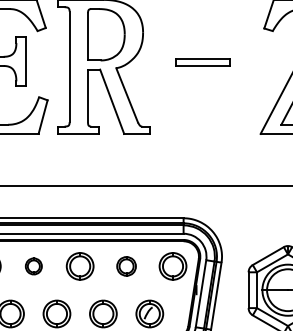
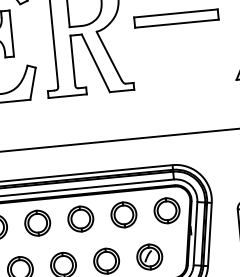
part: (202, 62) -> (176, 18), size x1.67
part: (33, 266) -> (37, 223), size x1.67
part: (126, 266) -> (123, 215), size x1.43

